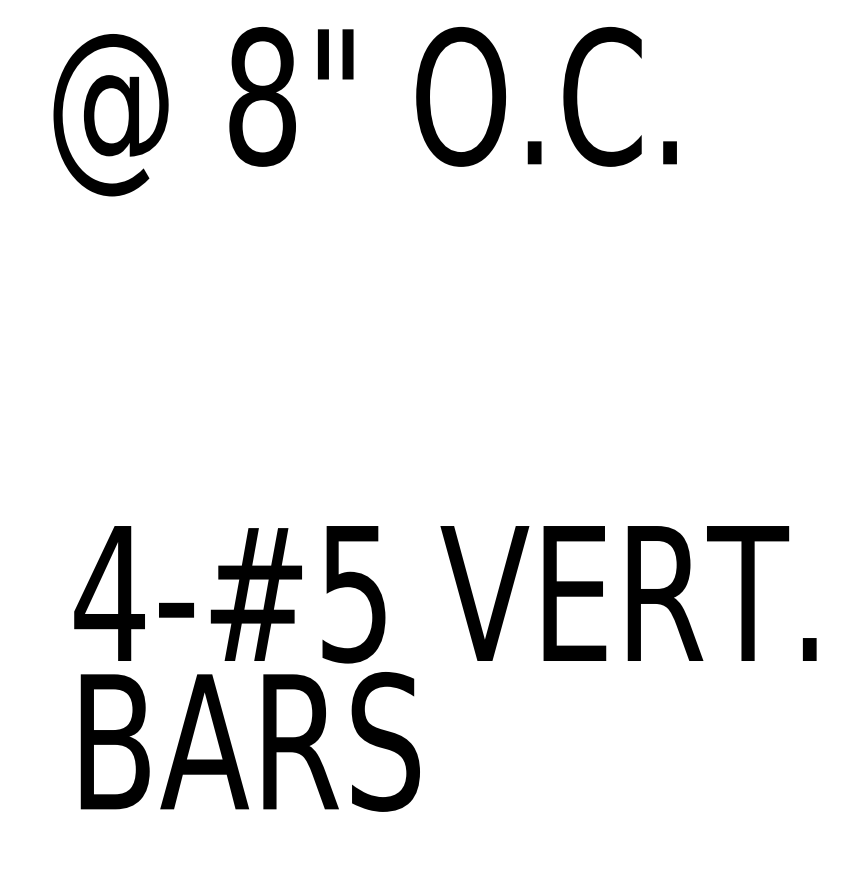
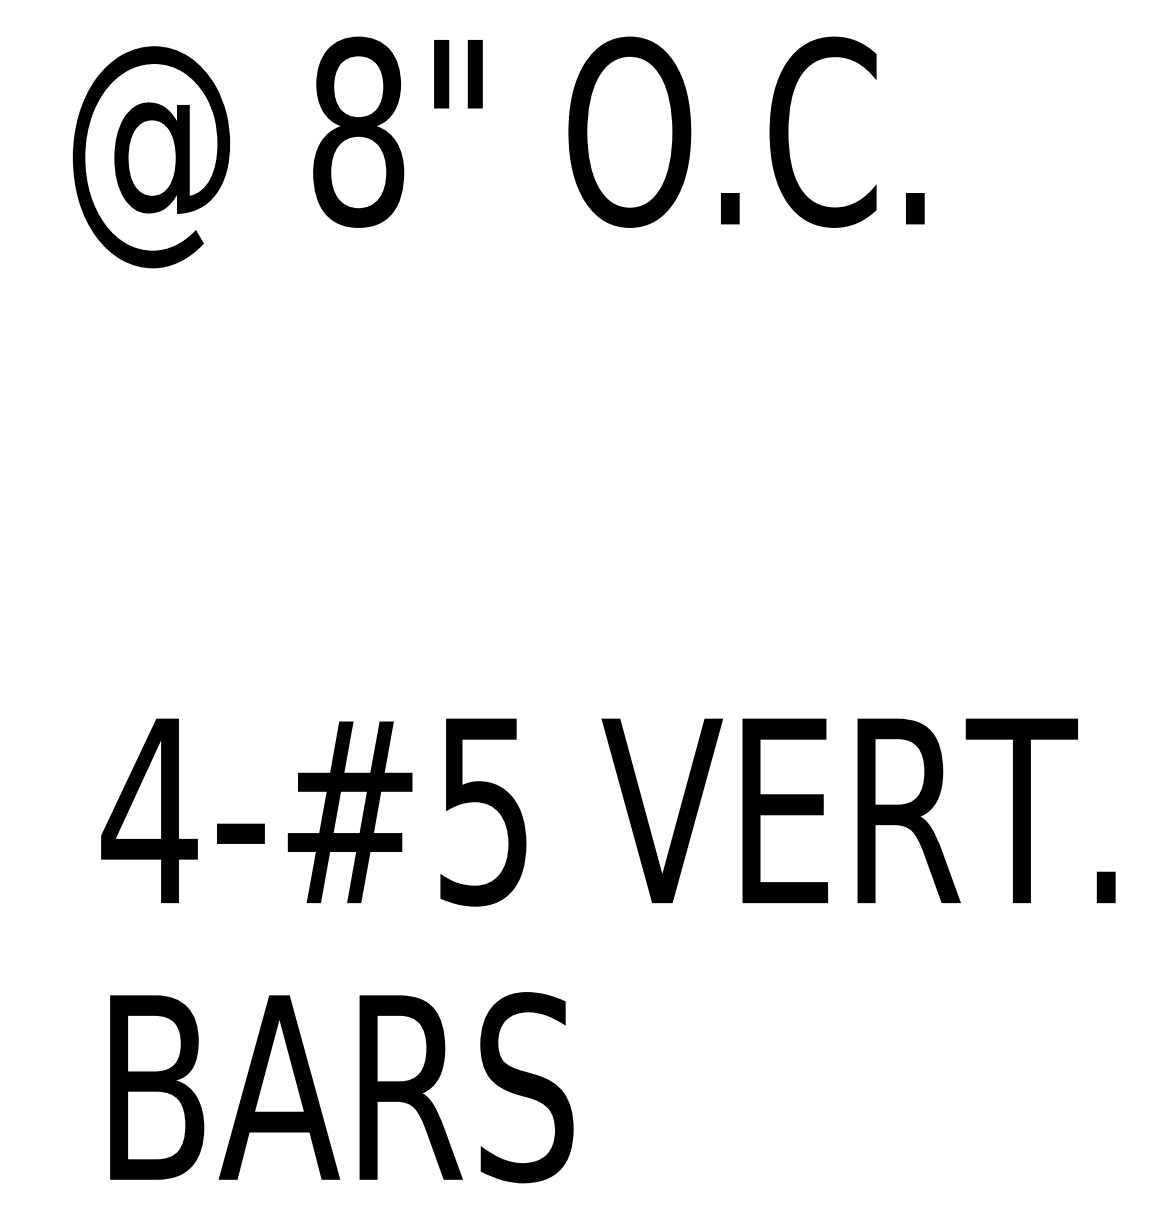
text: (250, 741) -> (341, 1087), moved

